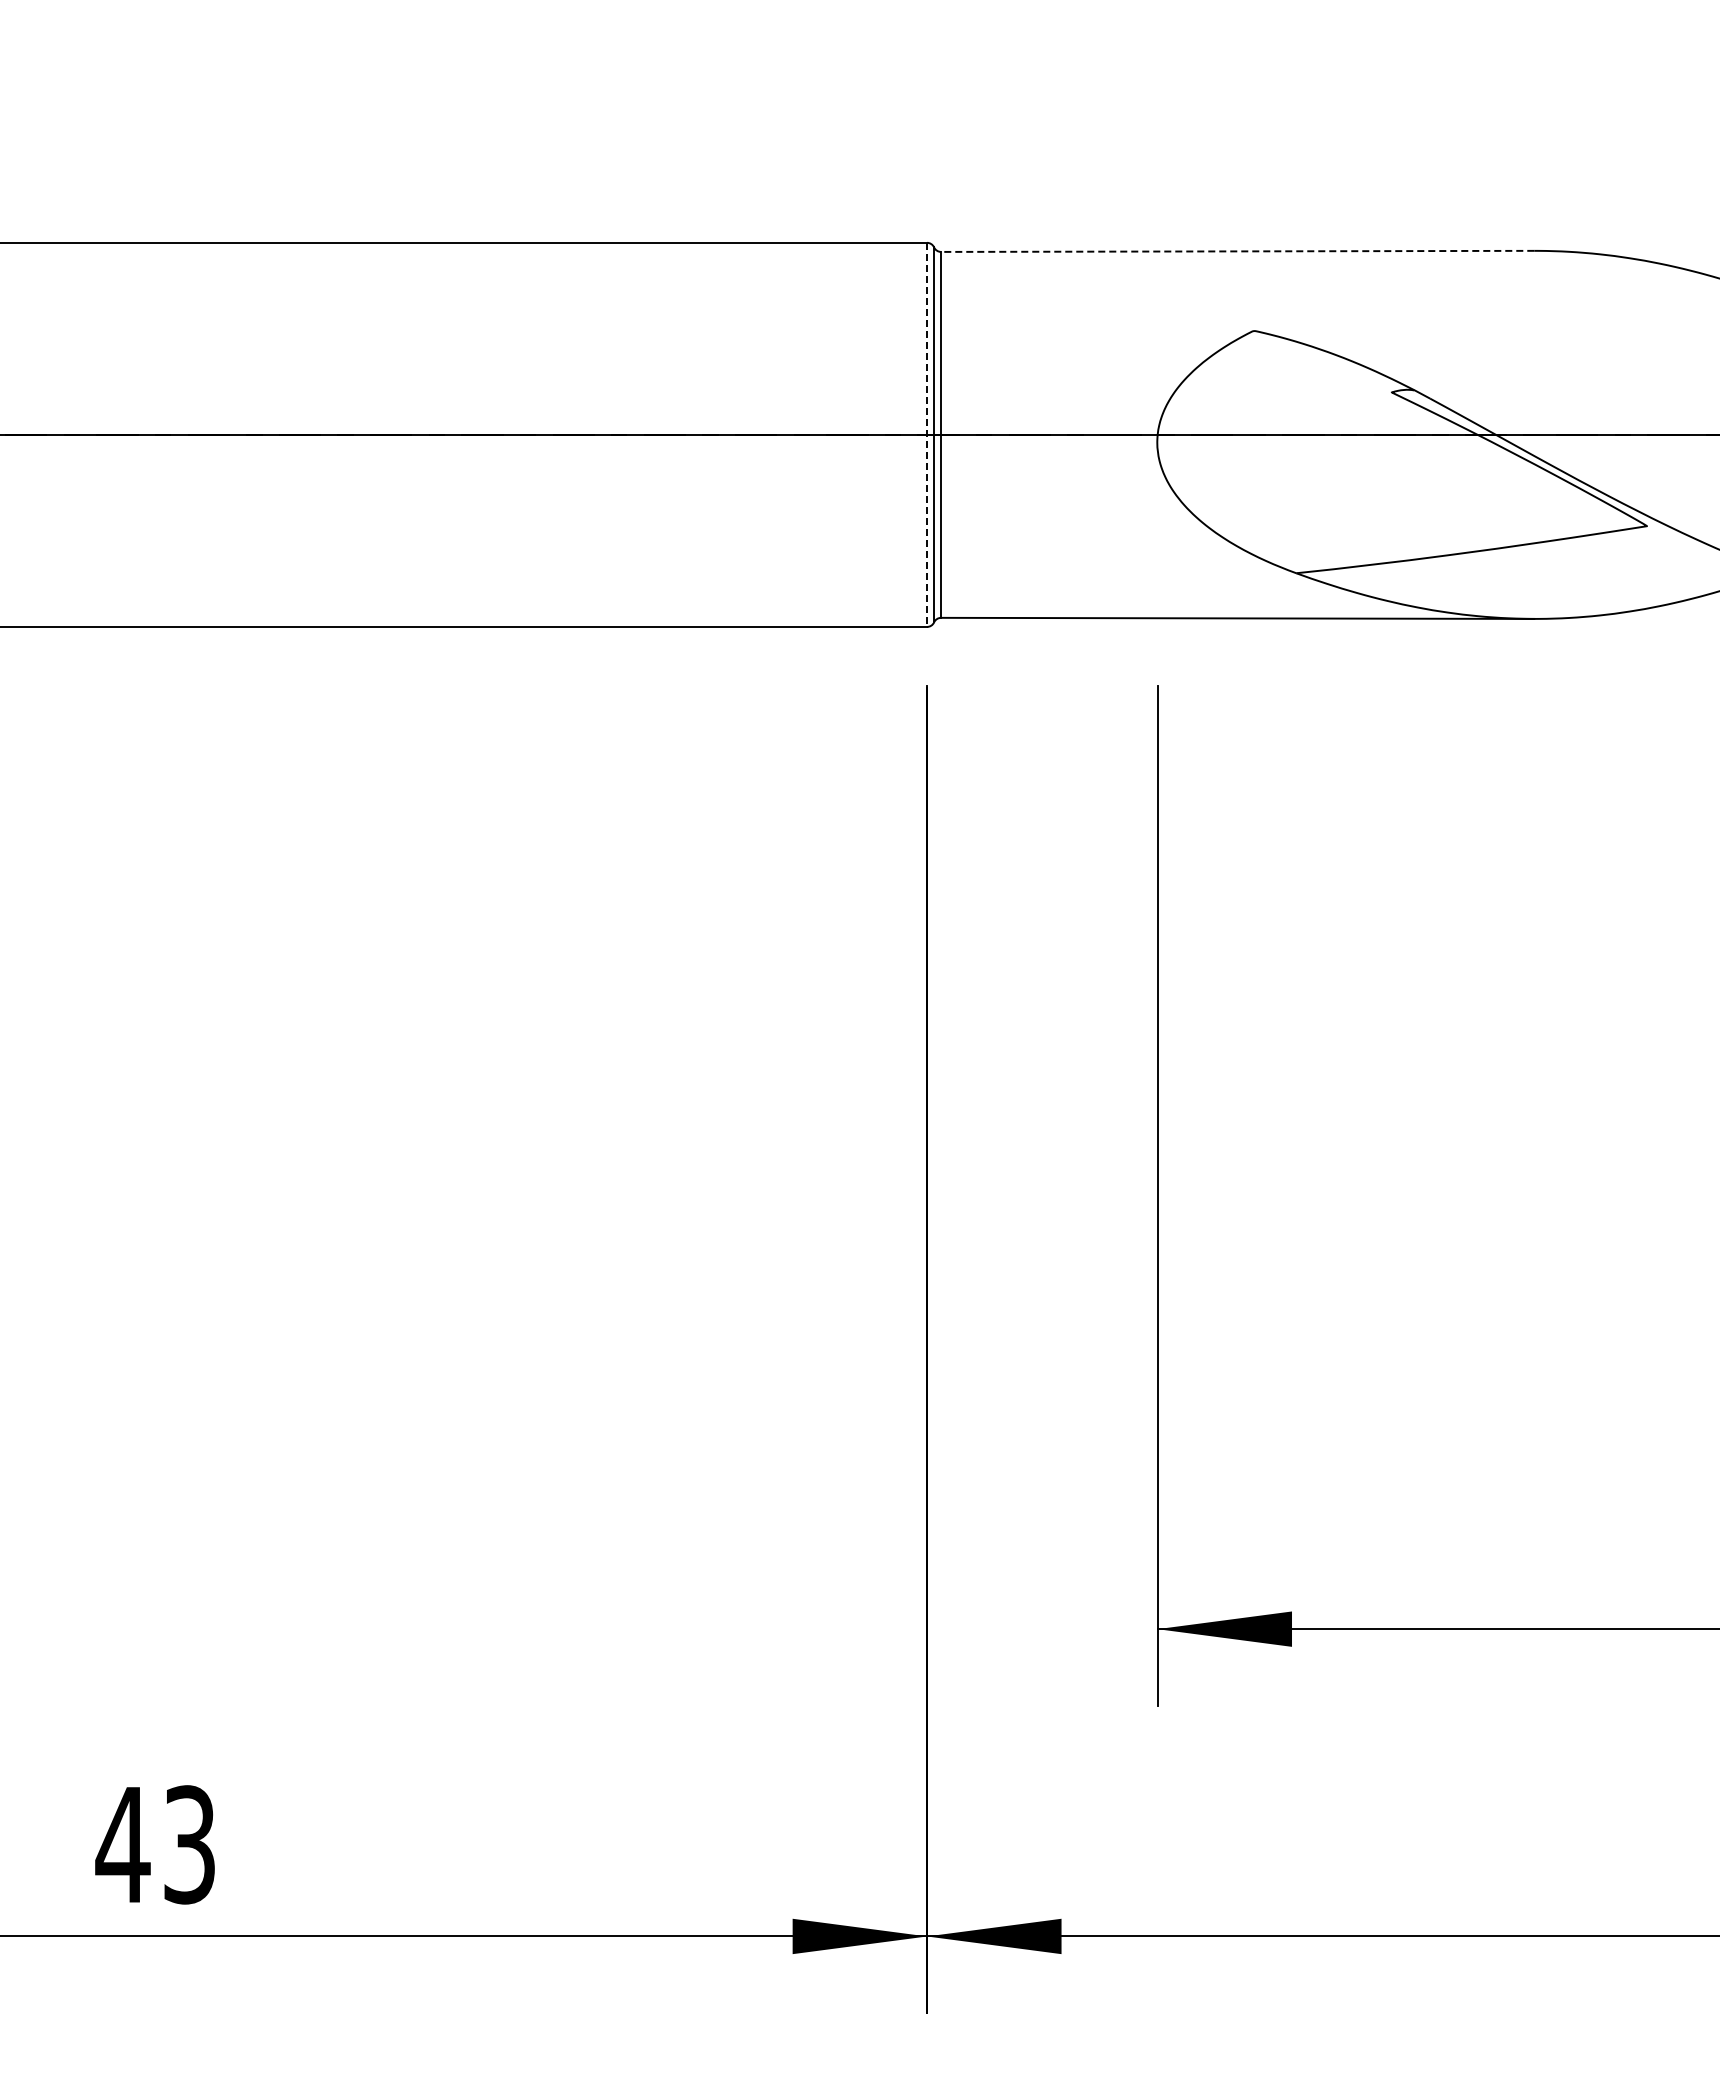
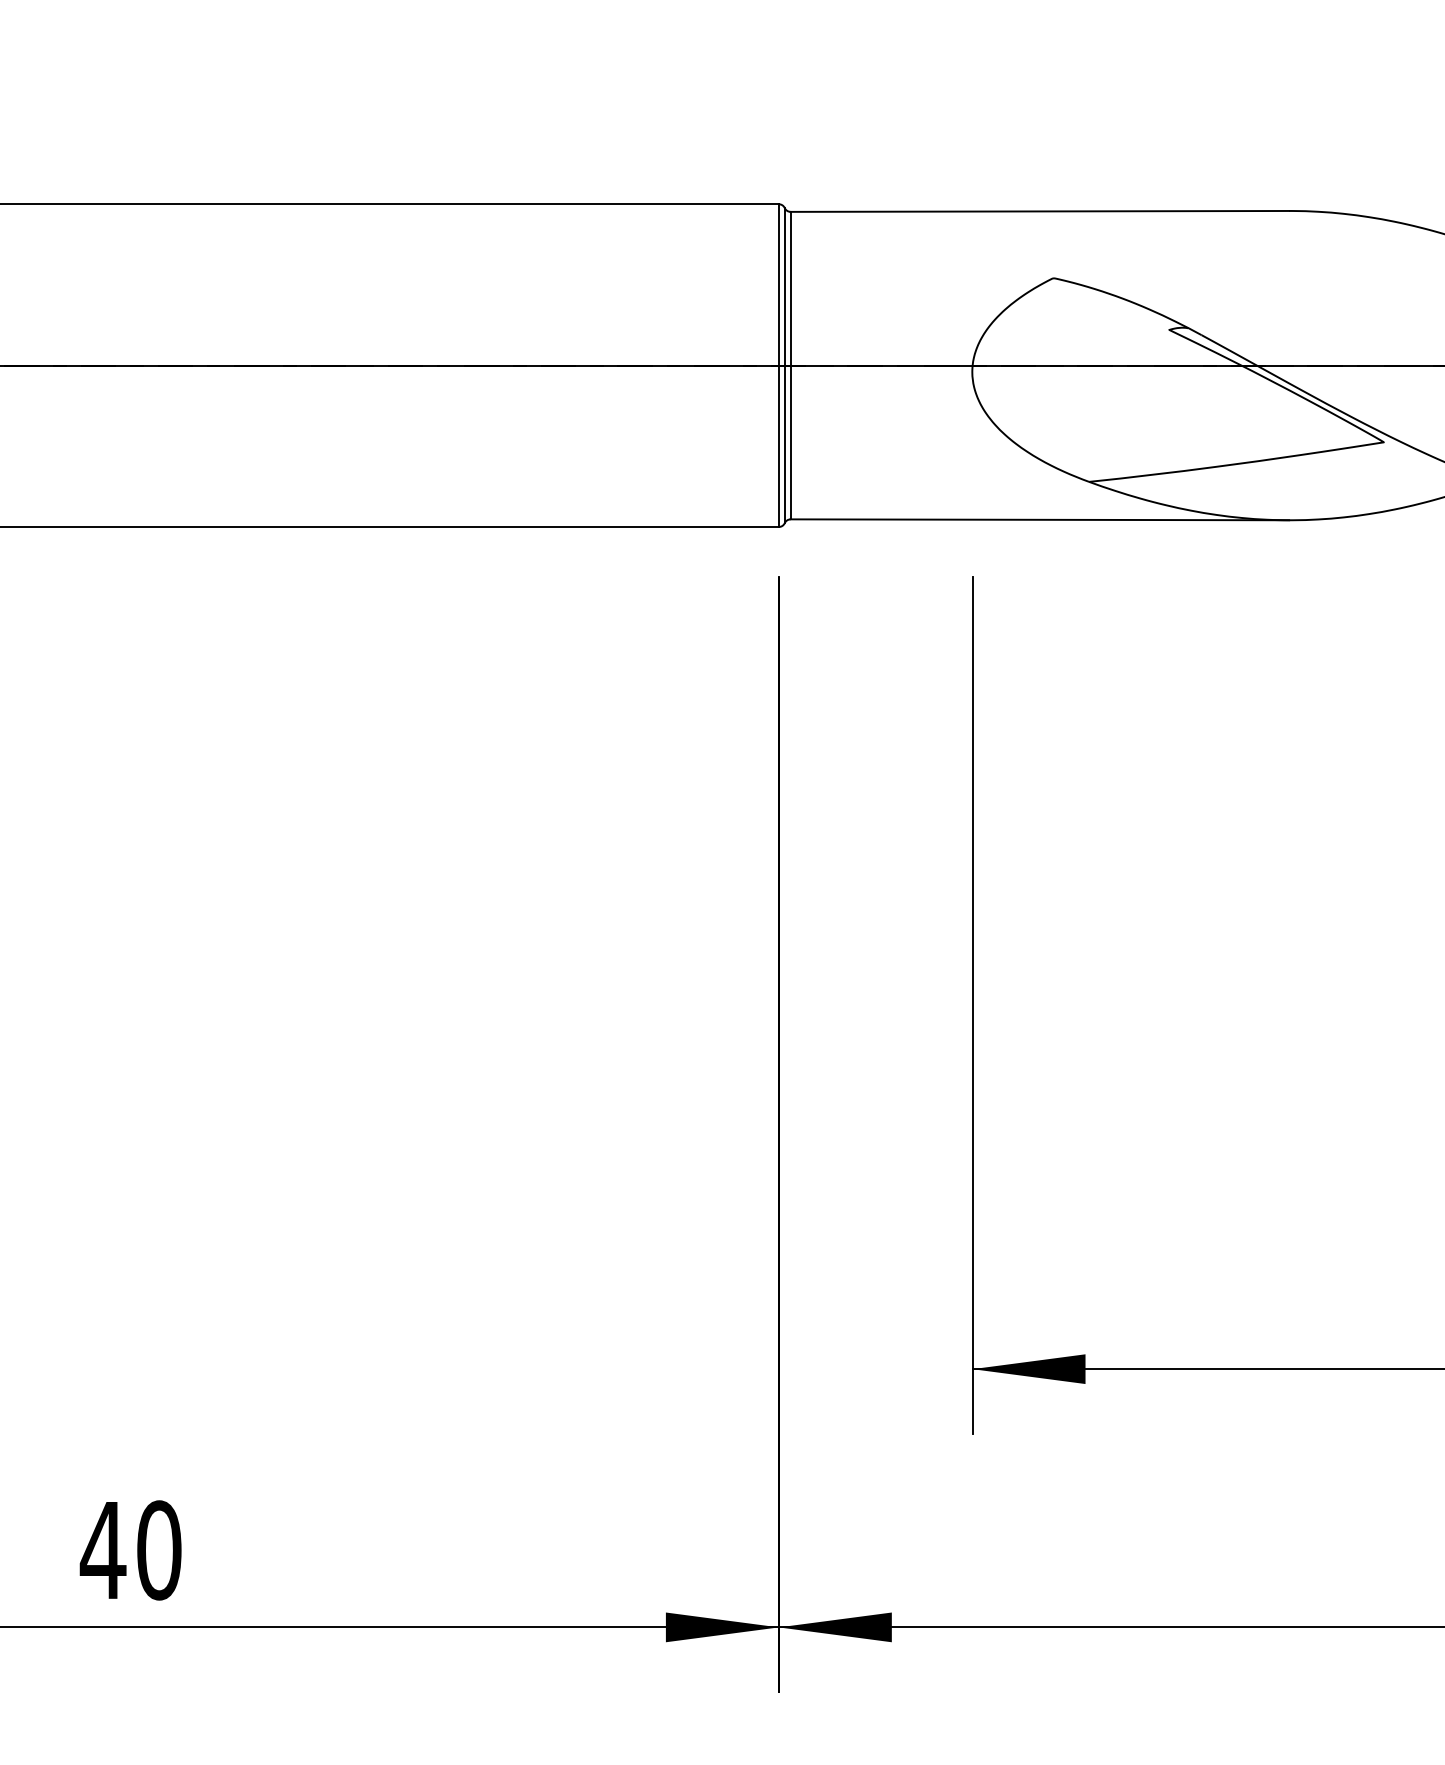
line: (1237, 251) -> (1039, 211), dashed -> solid
line: (927, 435) -> (779, 366), dashed -> solid
text: (189, 1844) -> (159, 1550), 43 -> 40

